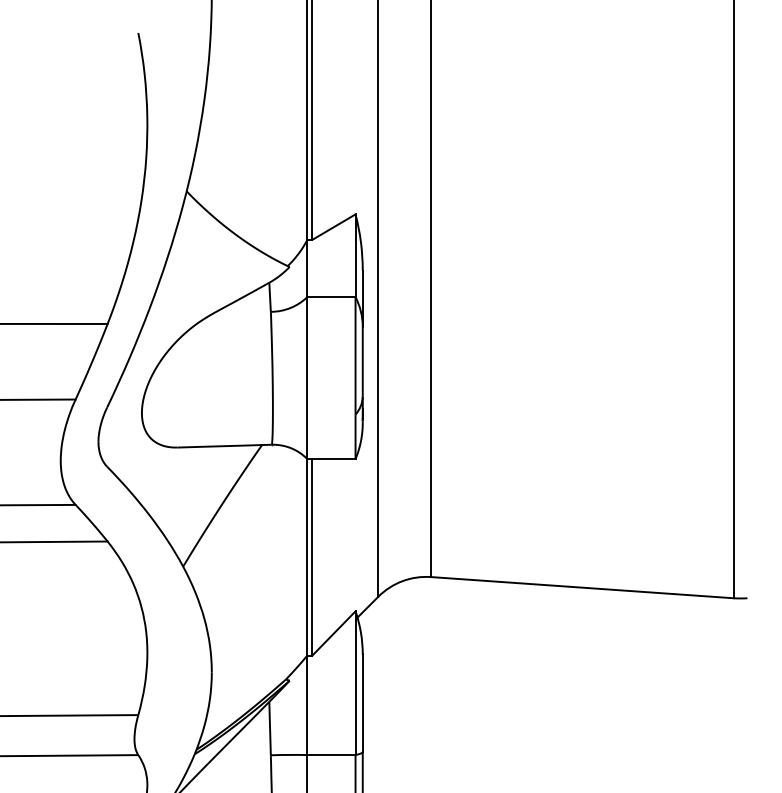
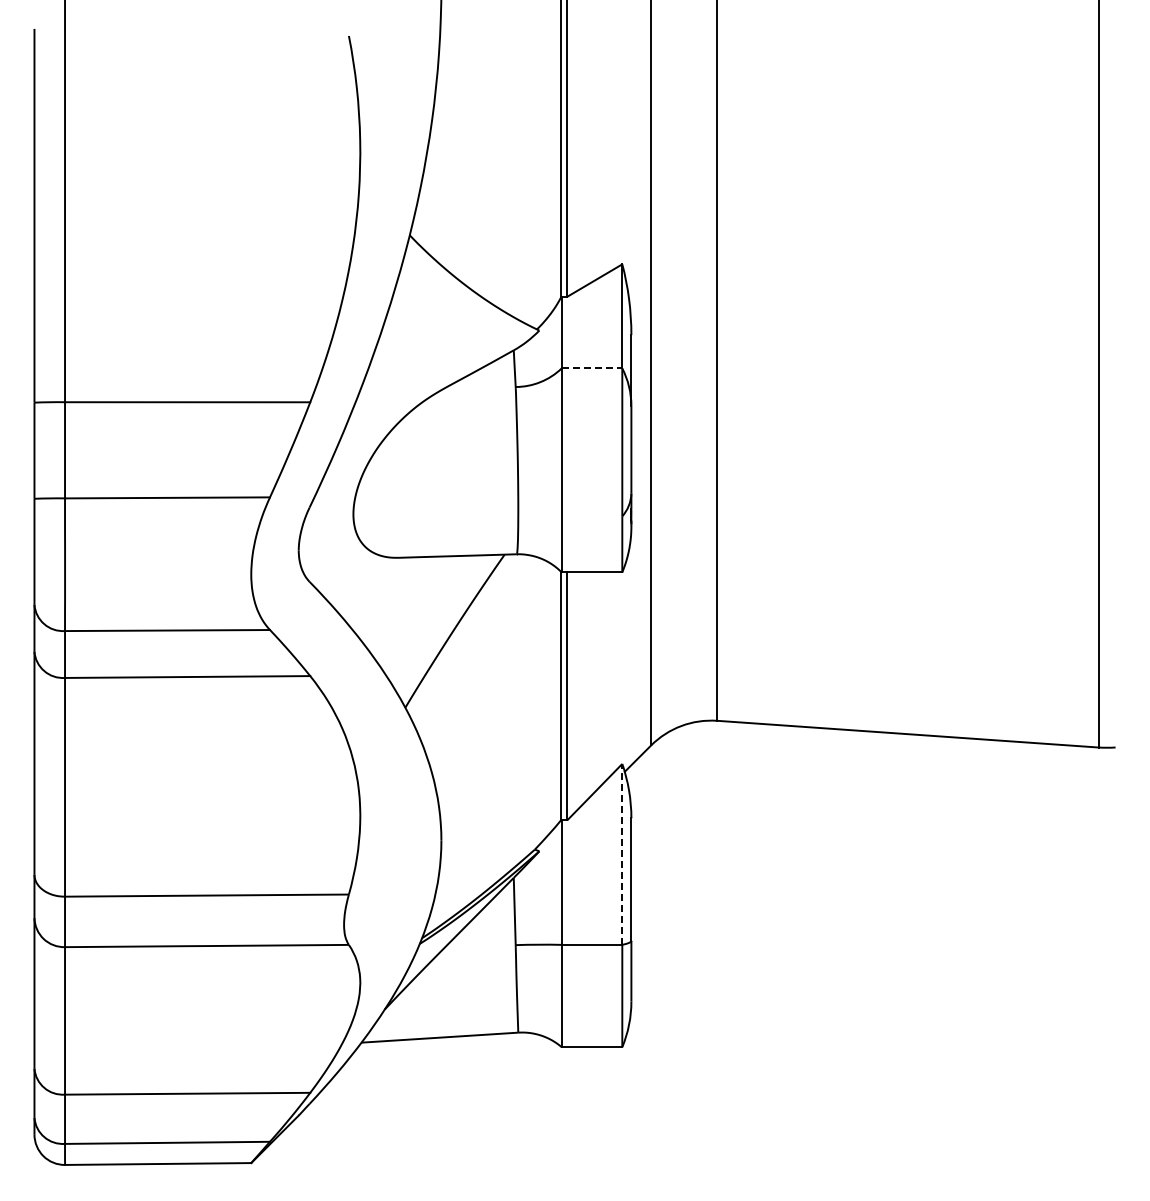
line: (331, 297) -> (592, 368), solid -> dashed
line: (355, 682) -> (622, 853), solid -> dashed

